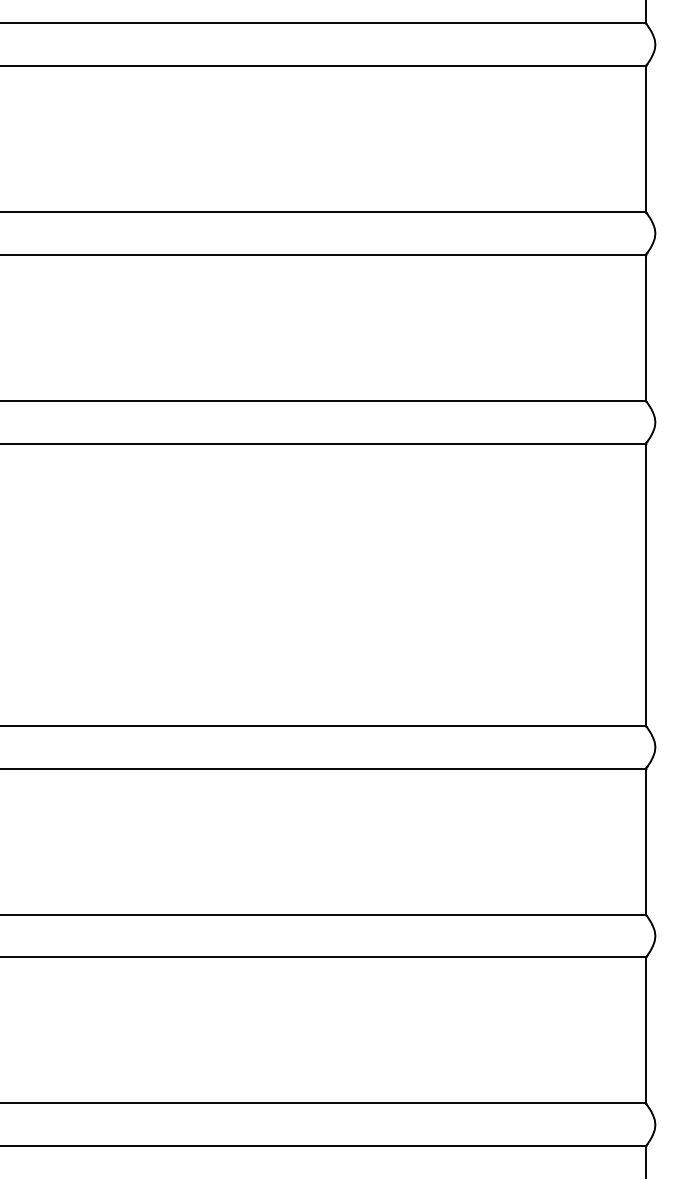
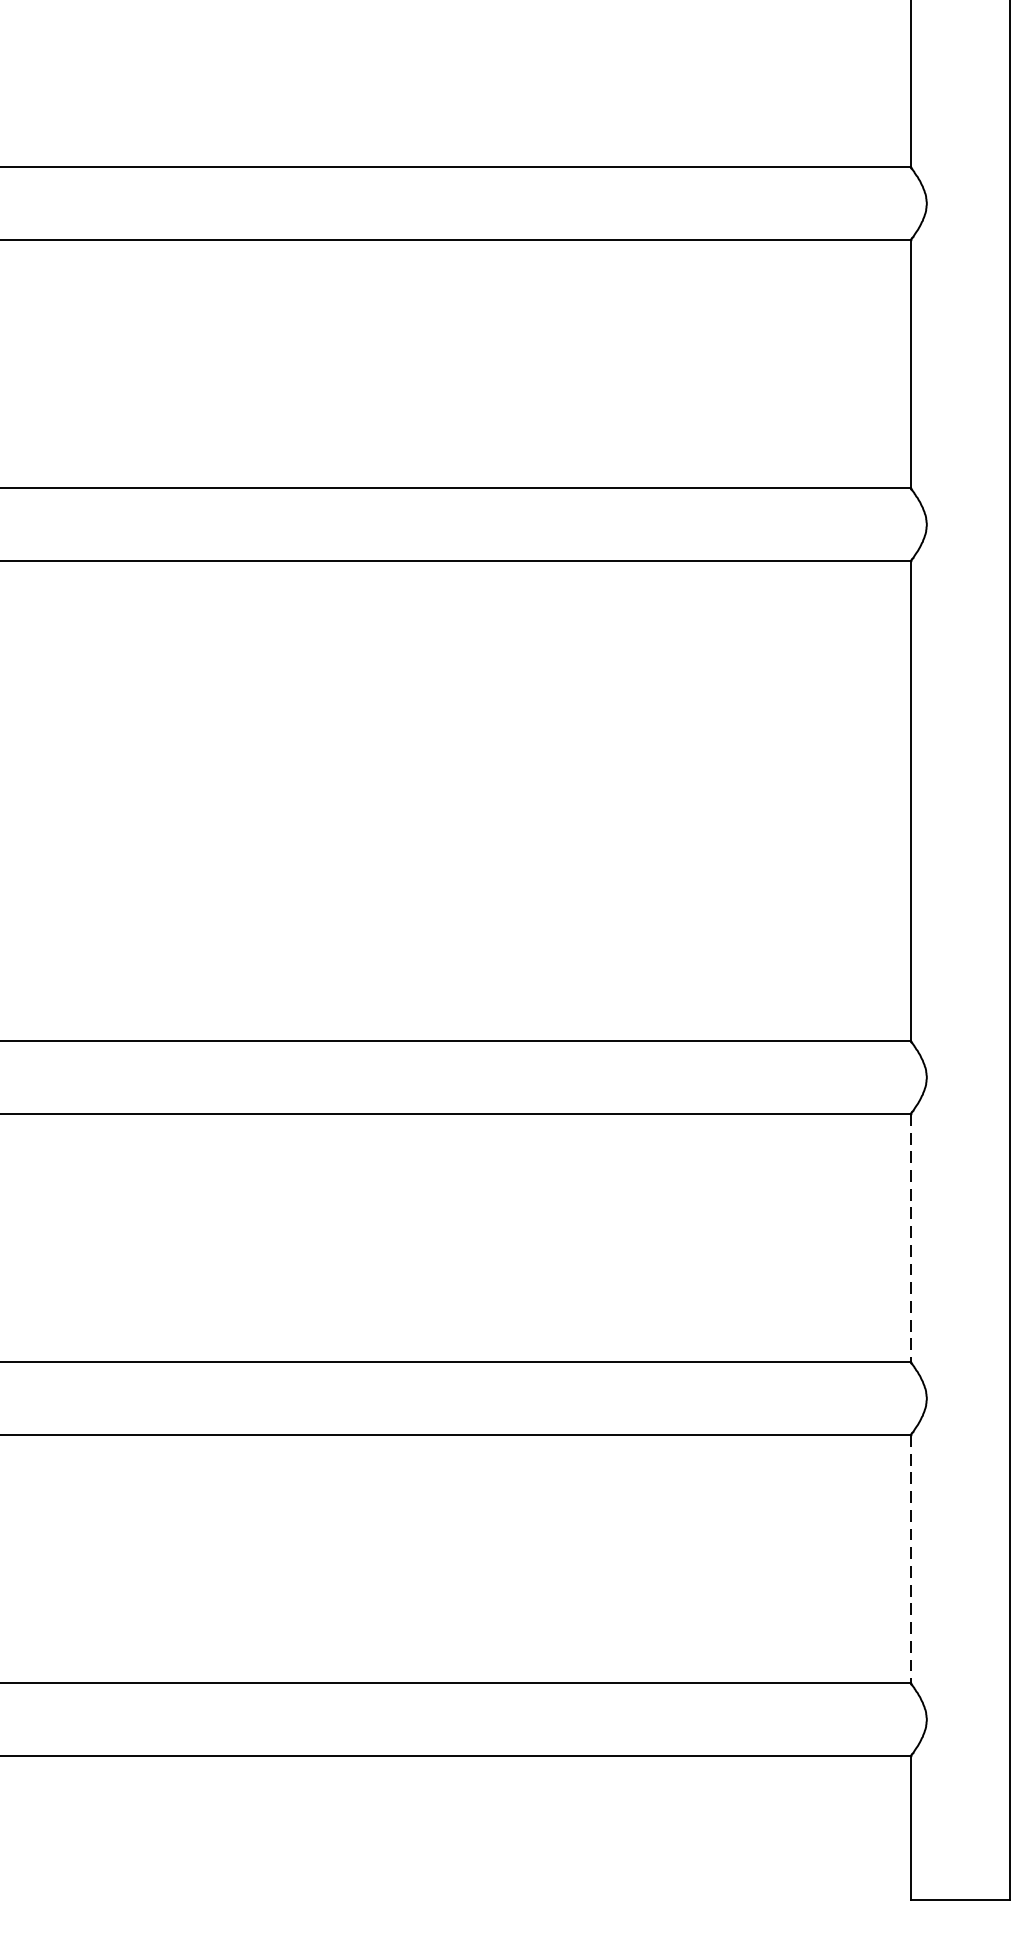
line: (646, 841) -> (911, 1237), solid -> dashed
line: (646, 1030) -> (911, 1559), solid -> dashed

